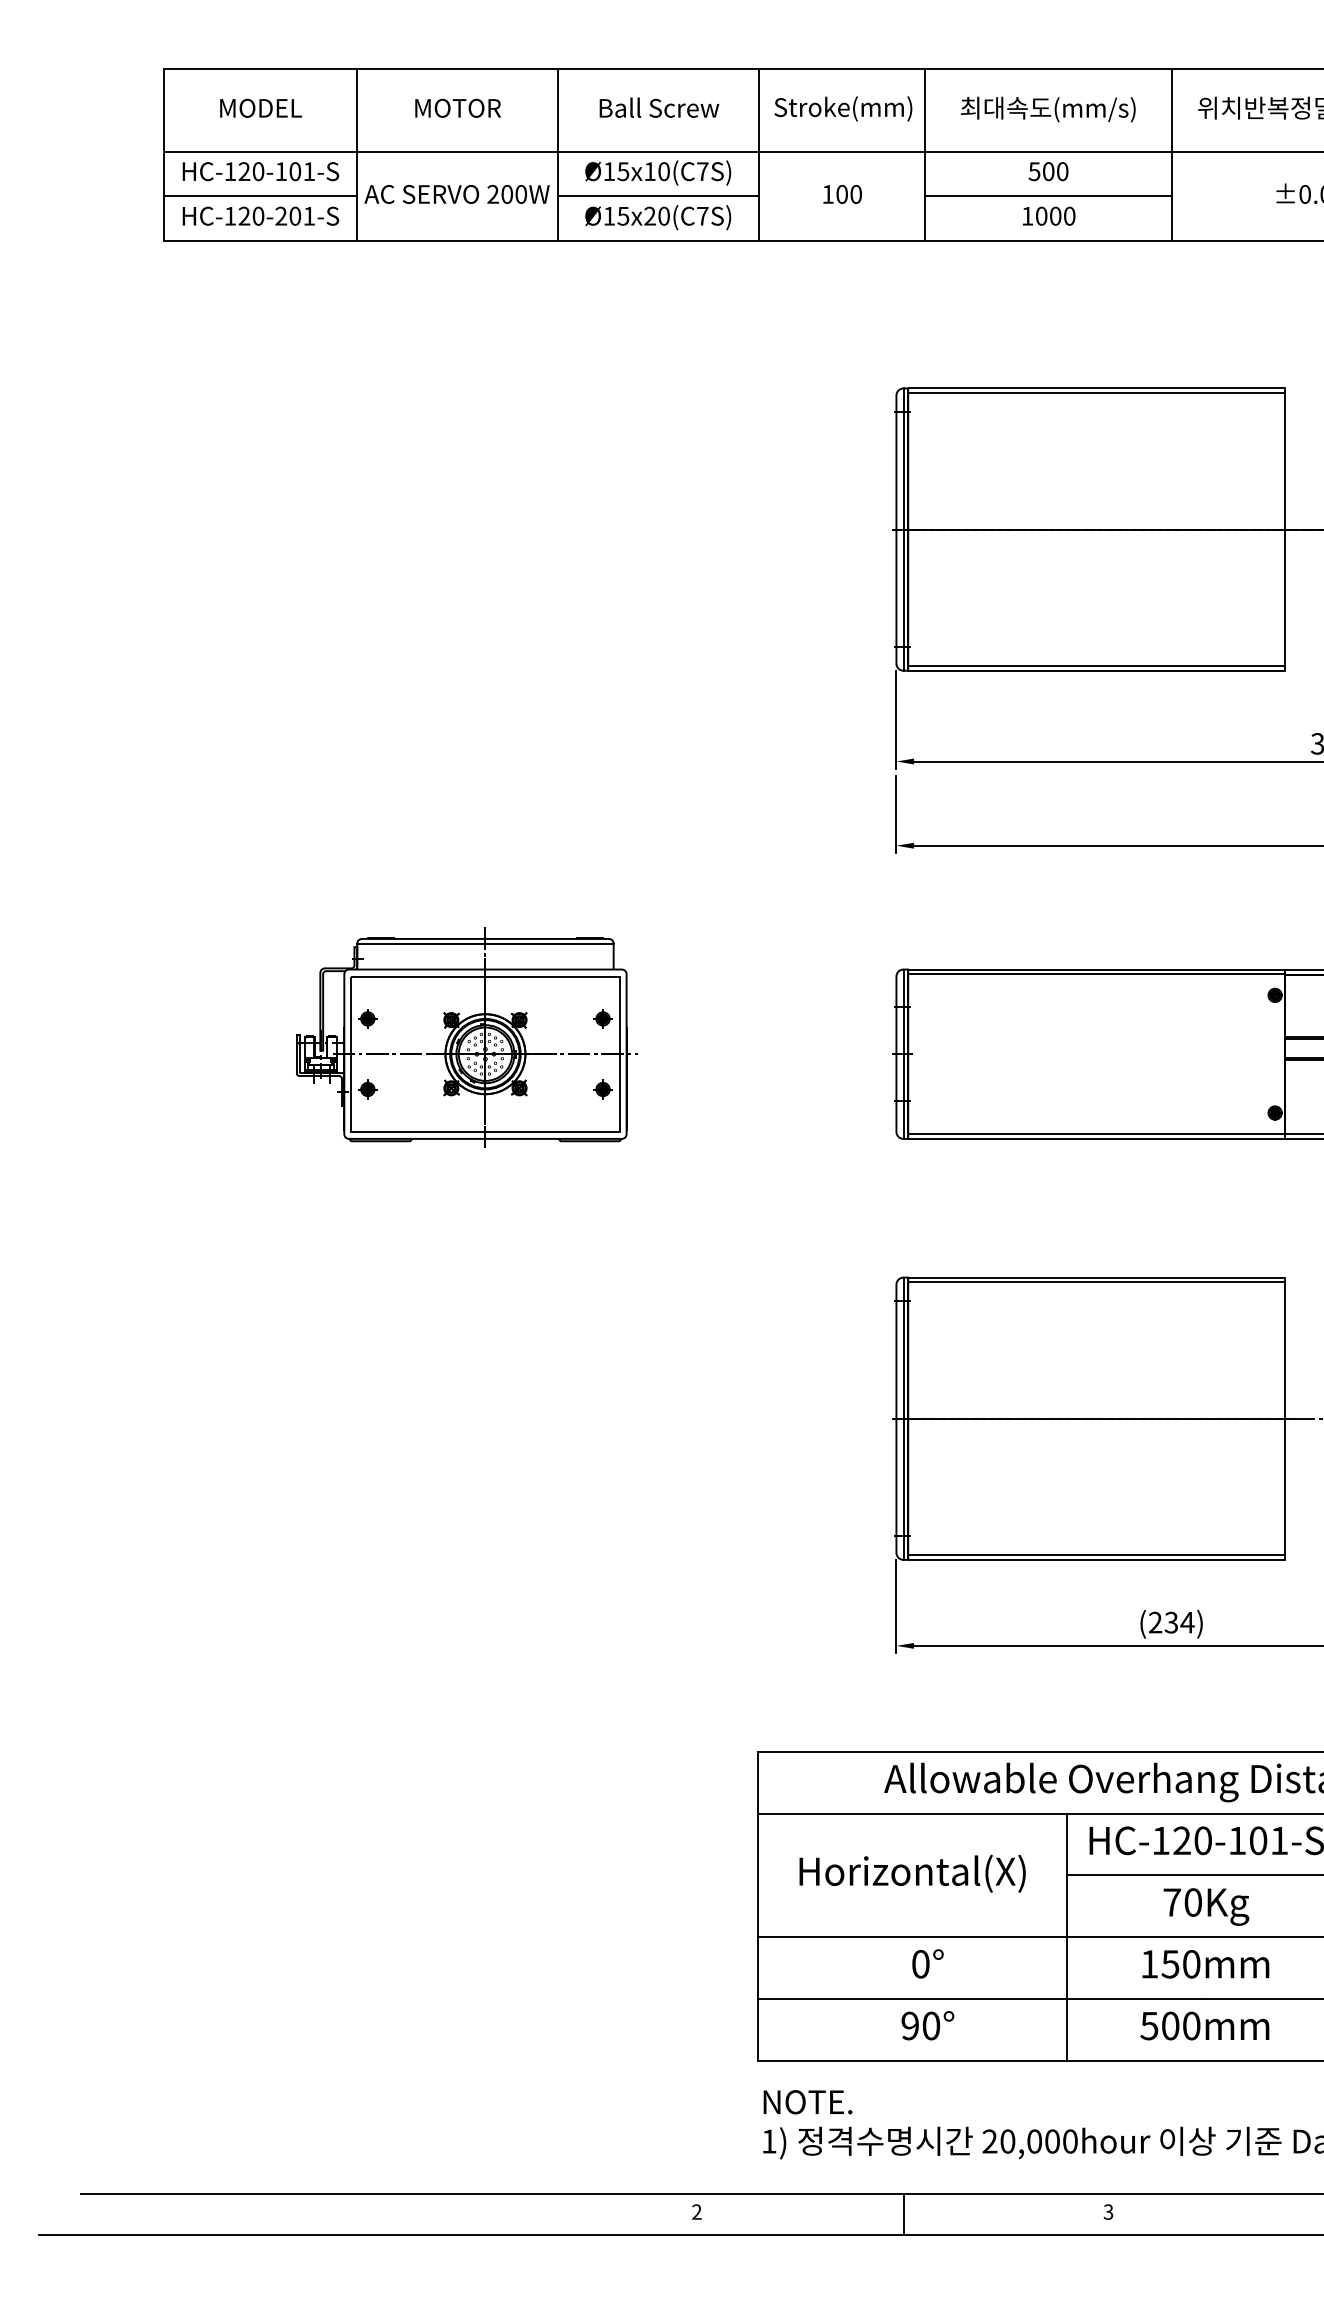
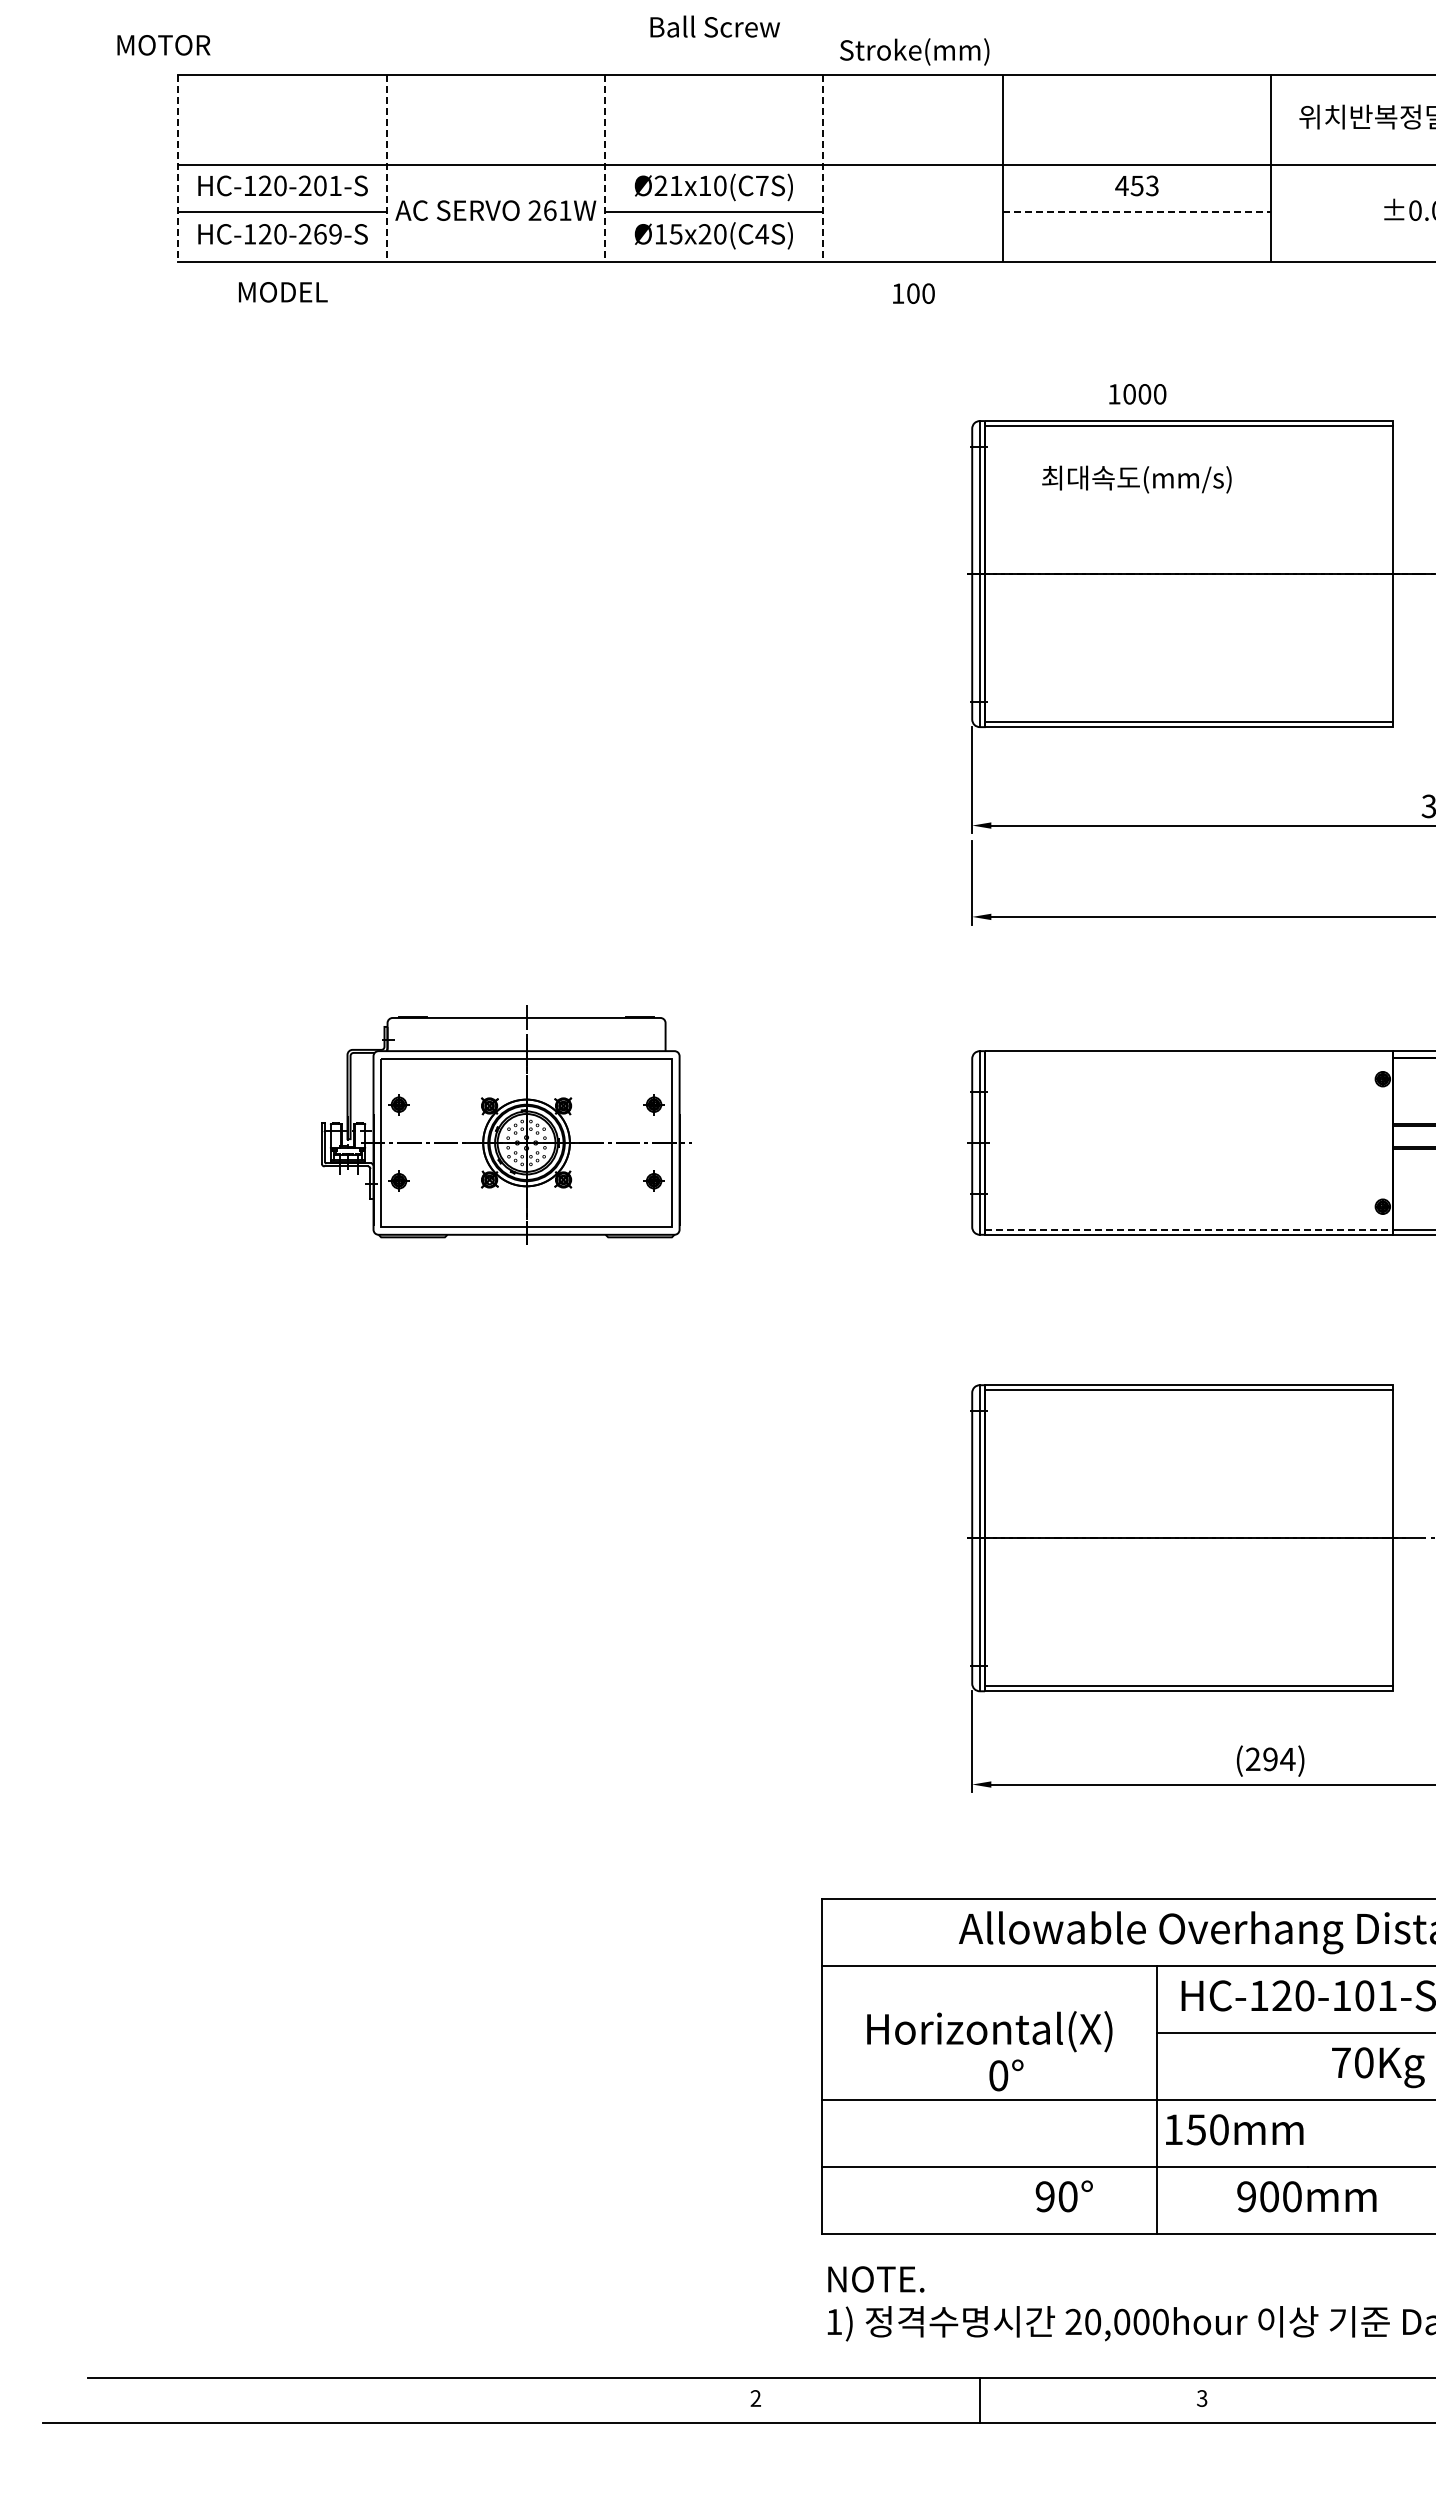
text: (658, 107) -> (714, 26), moved
text: (261, 108) -> (283, 292), moved
text: (457, 108) -> (163, 45), moved
text: (843, 108) -> (914, 51), moved
text: (1047, 109) -> (1136, 479), moved
line: (163, 155) -> (177, 168), solid -> dashed
line: (356, 155) -> (386, 168), solid -> dashed
line: (558, 155) -> (605, 168), solid -> dashed
line: (759, 155) -> (823, 168), solid -> dashed
text: (280, 171) -> (304, 185), HC-120-101-S -> HC-120-201-S
text: (616, 171) -> (668, 185), Ø15x10(C7S) -> Ø21x10(C7S)
text: (1047, 171) -> (1136, 185), 500 -> 453
text: (513, 194) -> (557, 210), 200W -> 261W
text: (842, 194) -> (913, 293), moved
line: (1048, 196) -> (1137, 212), solid -> dashed
text: (301, 216) -> (327, 234), HC-120-201-S -> HC-120-269-S
text: (702, 216) -> (761, 234), Ø15x20(C7S) -> Ø15x20(C4S)
text: (1048, 216) -> (1137, 394), moved
line: (485, 944) -> (526, 1023), removed
line: (1095, 974) -> (1188, 1056), removed
line: (1096, 1134) -> (1189, 1229), solid -> dashed
text: (1171, 1622) -> (1270, 1759), (234) -> (294)
text: (1206, 1906) -> (1378, 2067), moved
text: (928, 1963) -> (1006, 2075), moved
text: (1205, 1963) -> (1234, 2129), moved
text: (927, 2025) -> (1063, 2196), moved
text: (1148, 2025) -> (1245, 2196), 500mm -> 900mm

